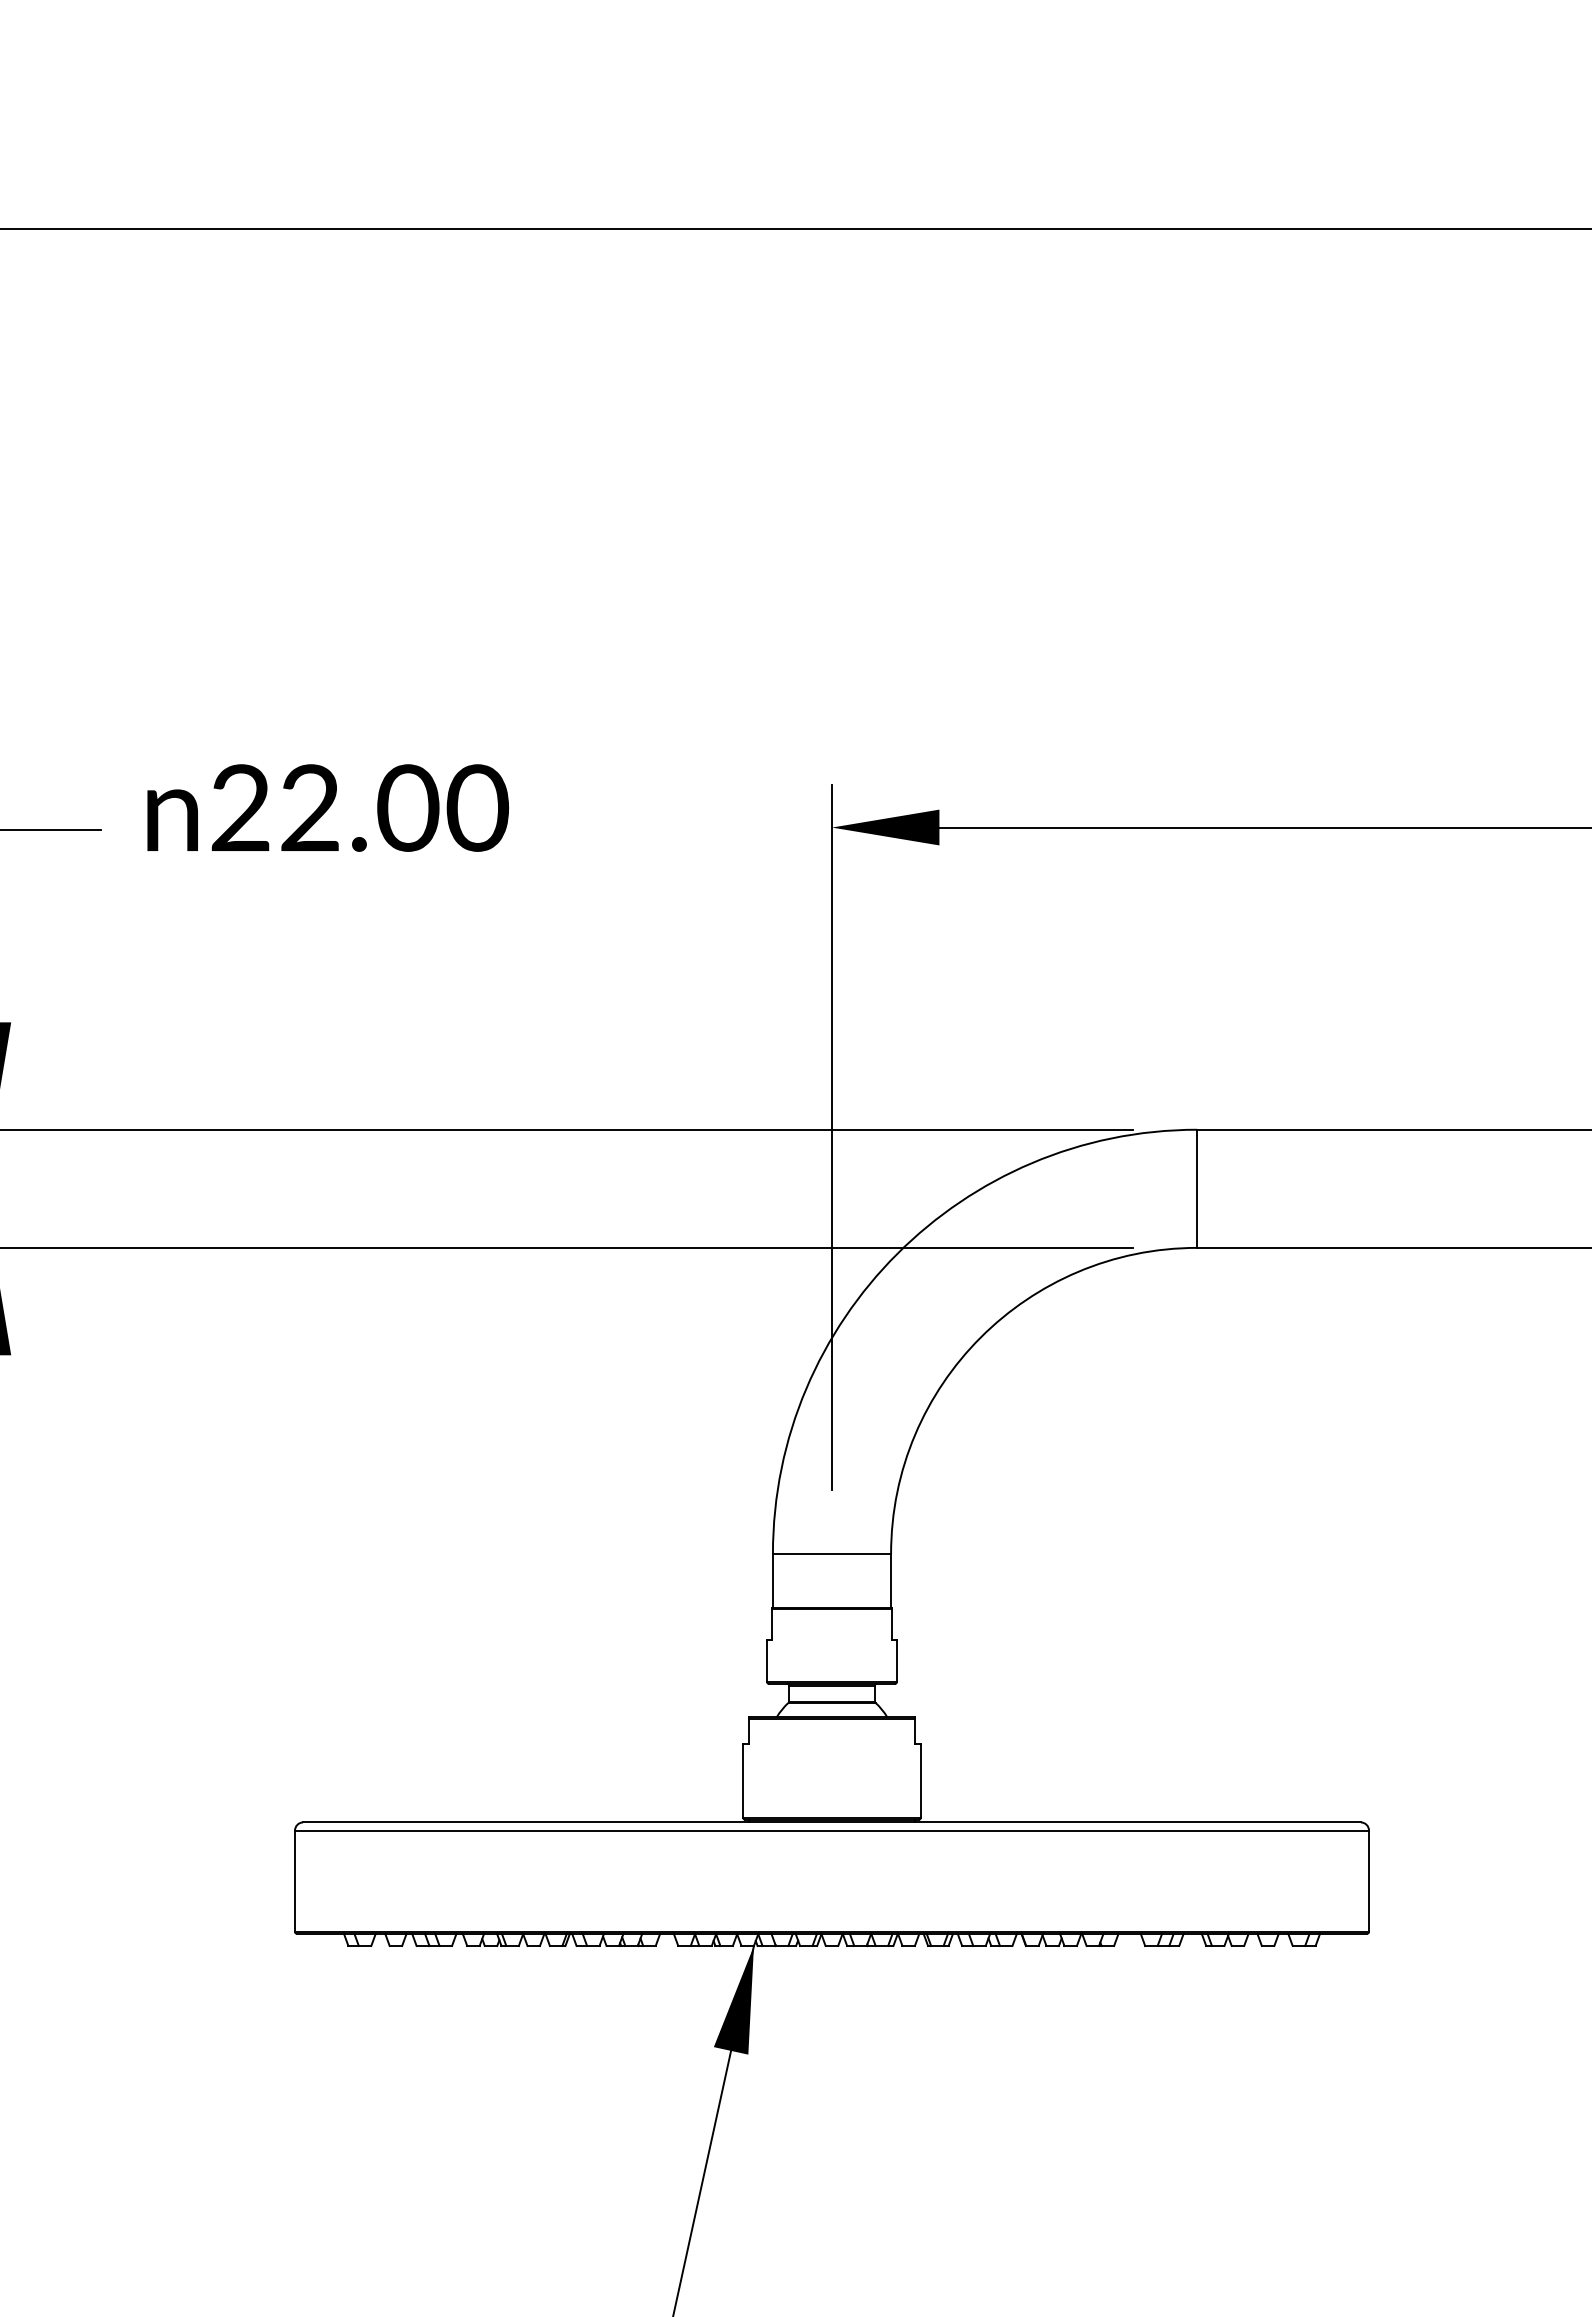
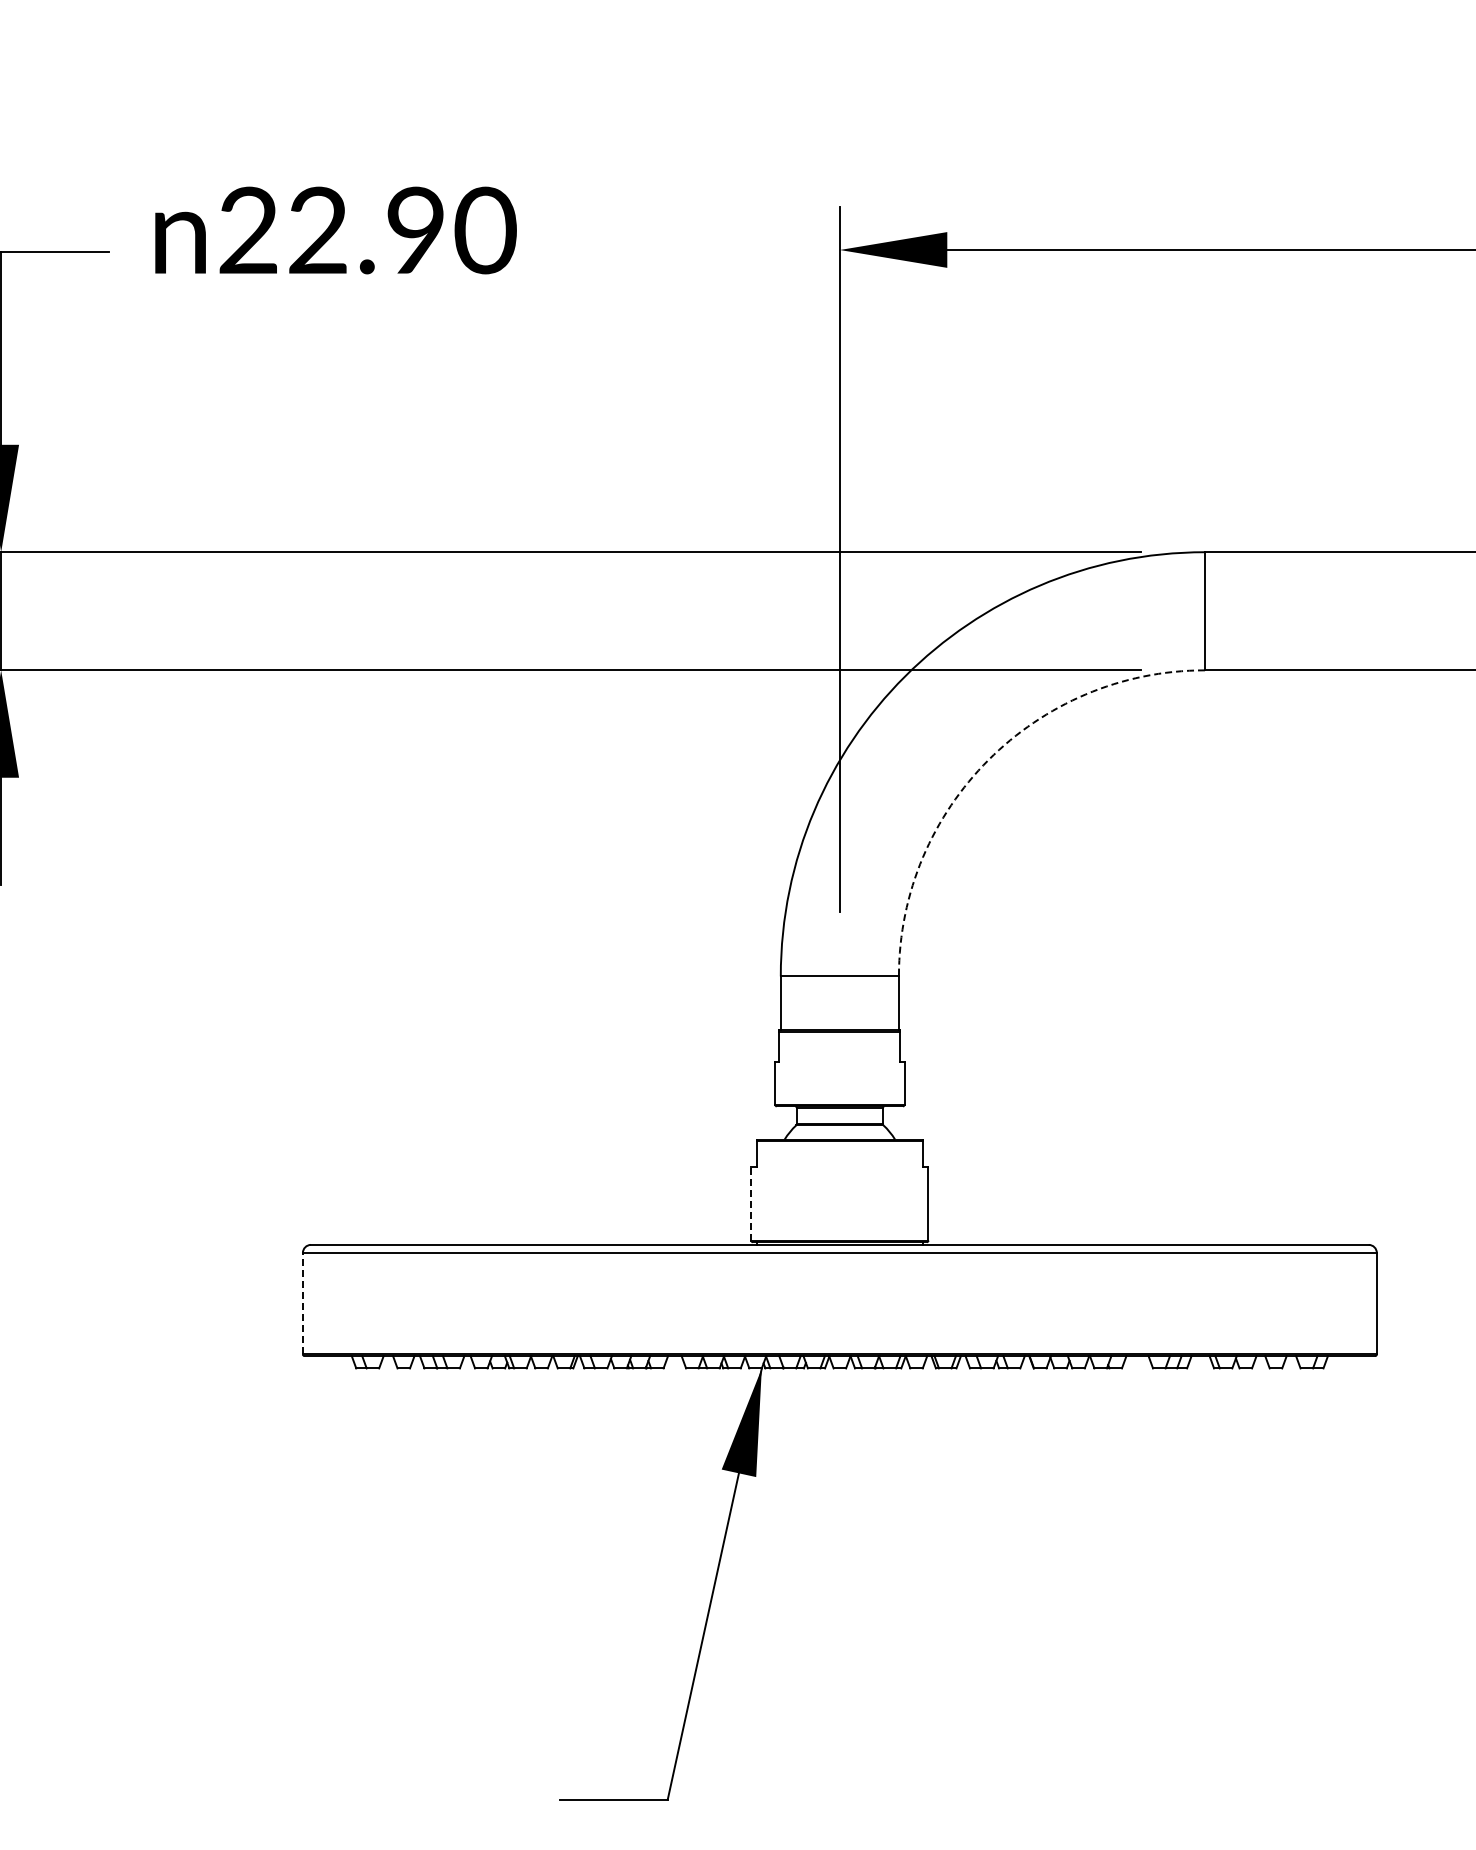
text: (408, 808) -> (416, 230), 22.00 -> 22.90
arc: (980, 1337) -> (988, 759), solid -> dashed
line: (743, 1780) -> (751, 1202), solid -> dashed
line: (295, 1881) -> (303, 1303), solid -> dashed

